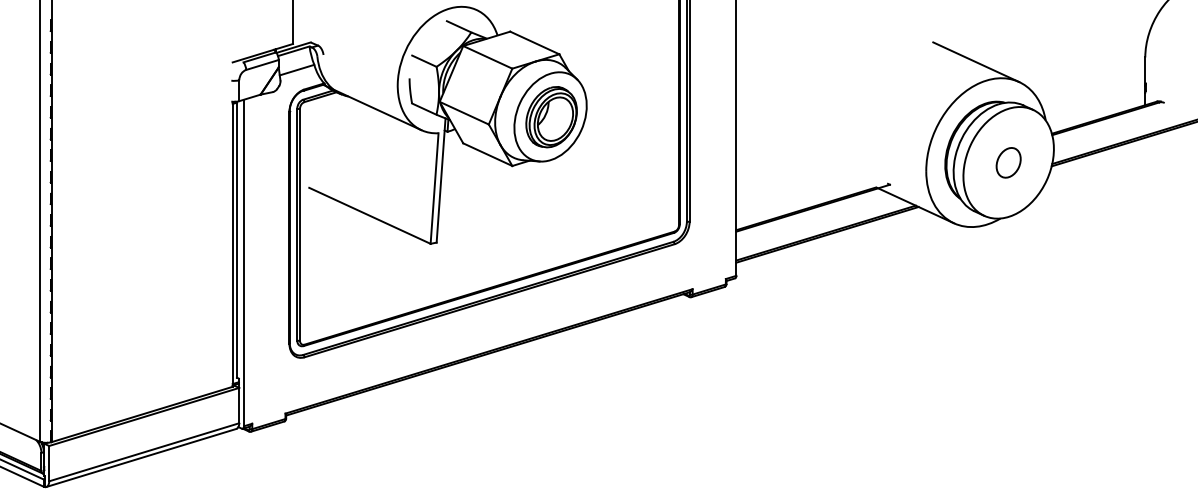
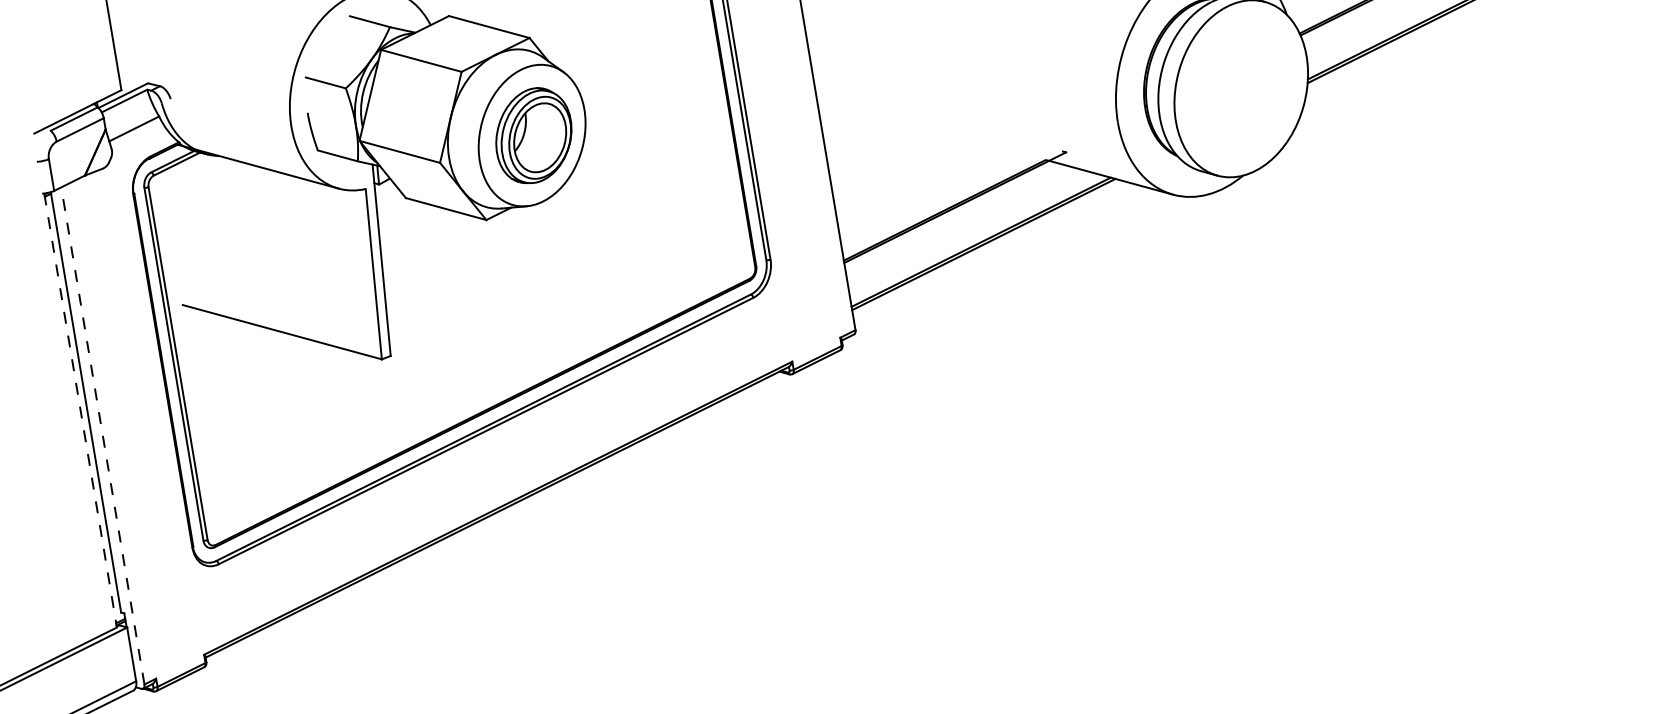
part: (1008, 162) -> (1240, 88), removed
line: (232, 244) -> (80, 410), solid -> dashed
line: (244, 262) -> (103, 435), solid -> dashed

